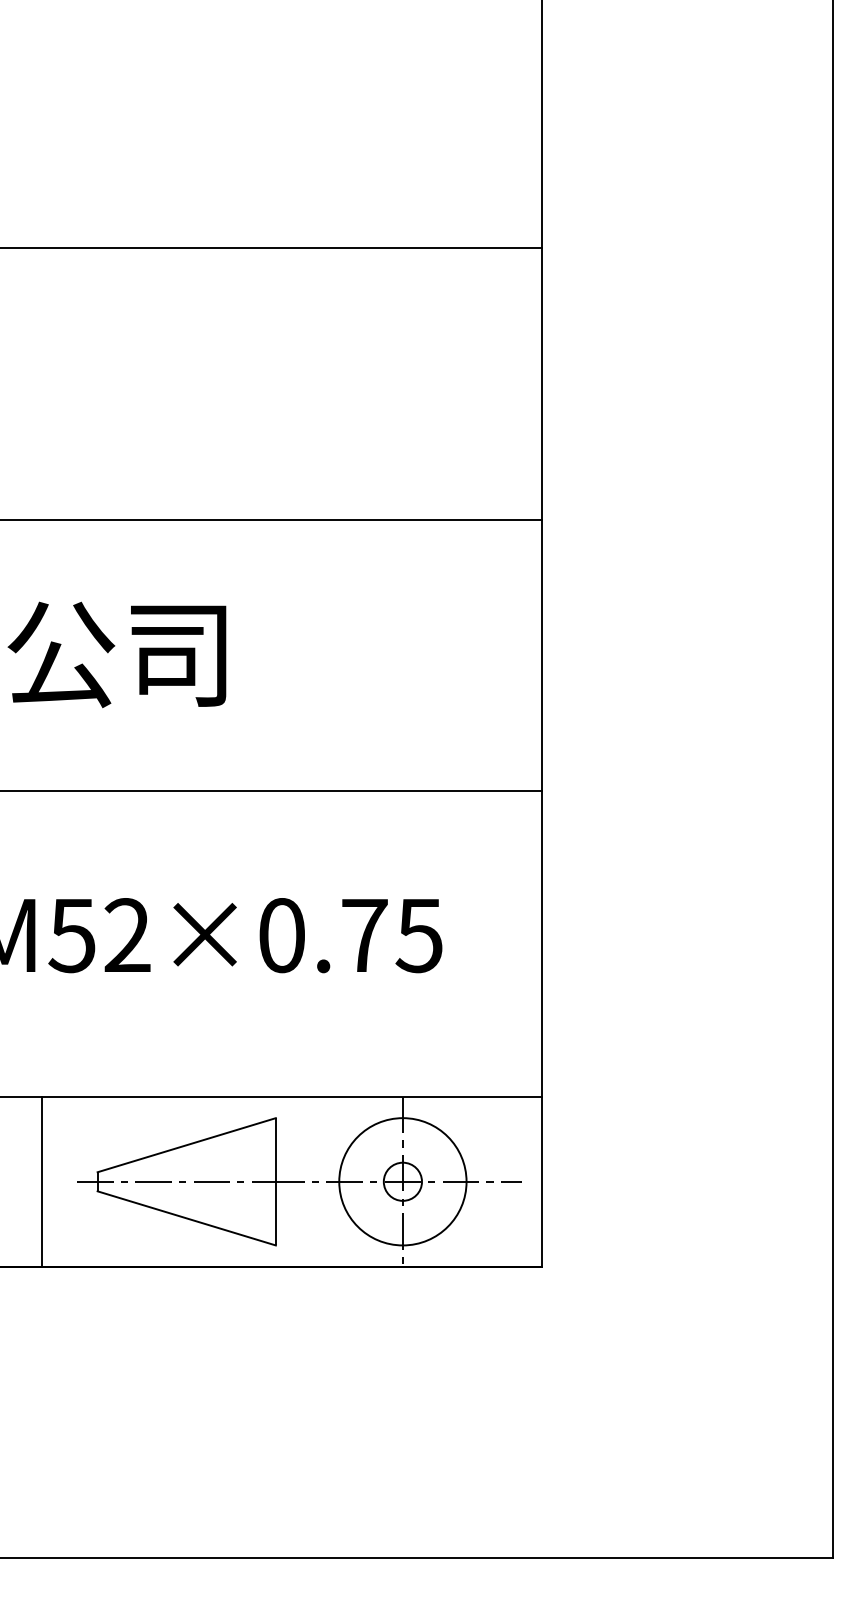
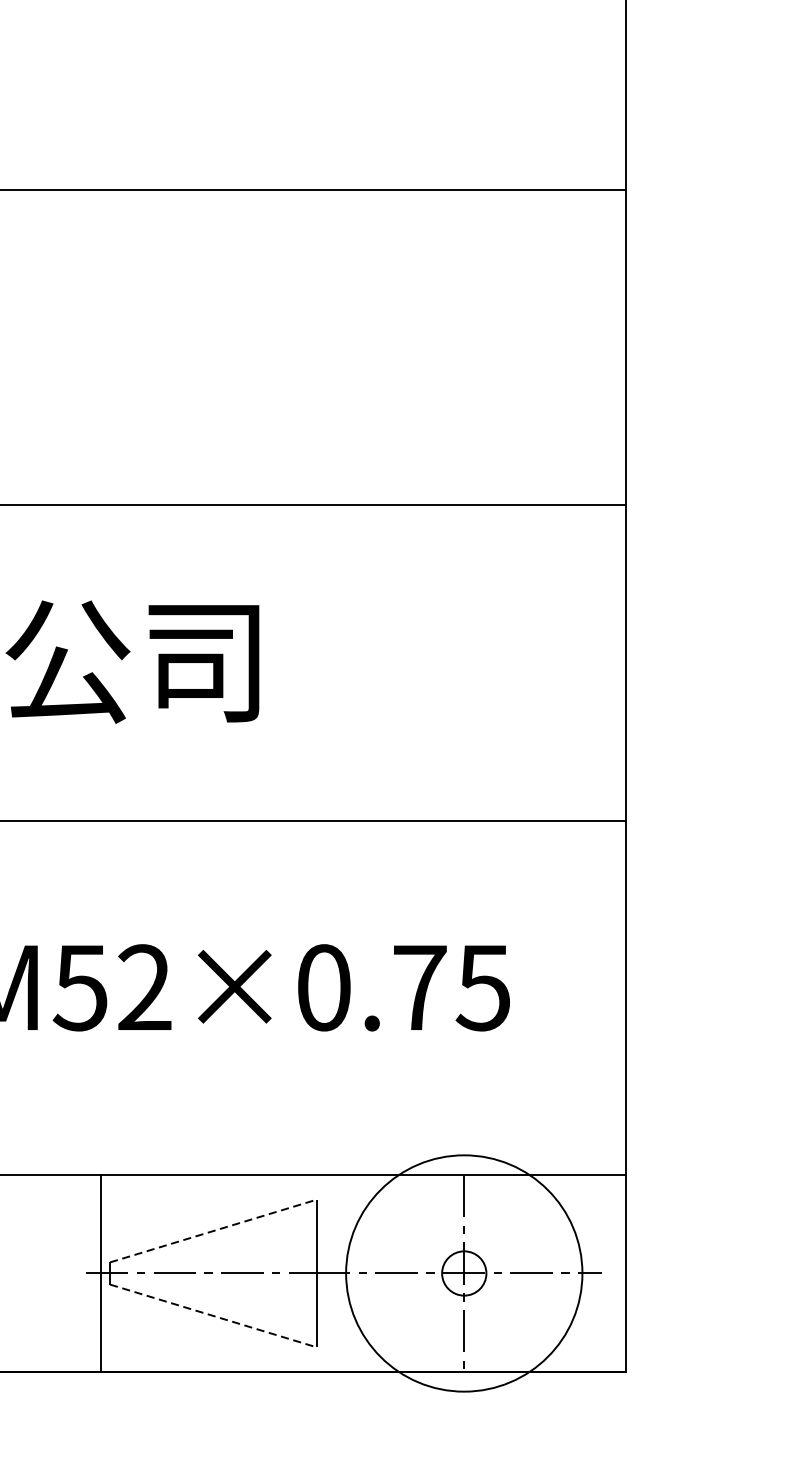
line: (187, 1145) -> (214, 1231), solid -> dashed
line: (41, 1181) -> (100, 1273), moved
circle: (402, 1181) -> (463, 1273), size x1.6
line: (187, 1218) -> (214, 1316), solid -> dashed

